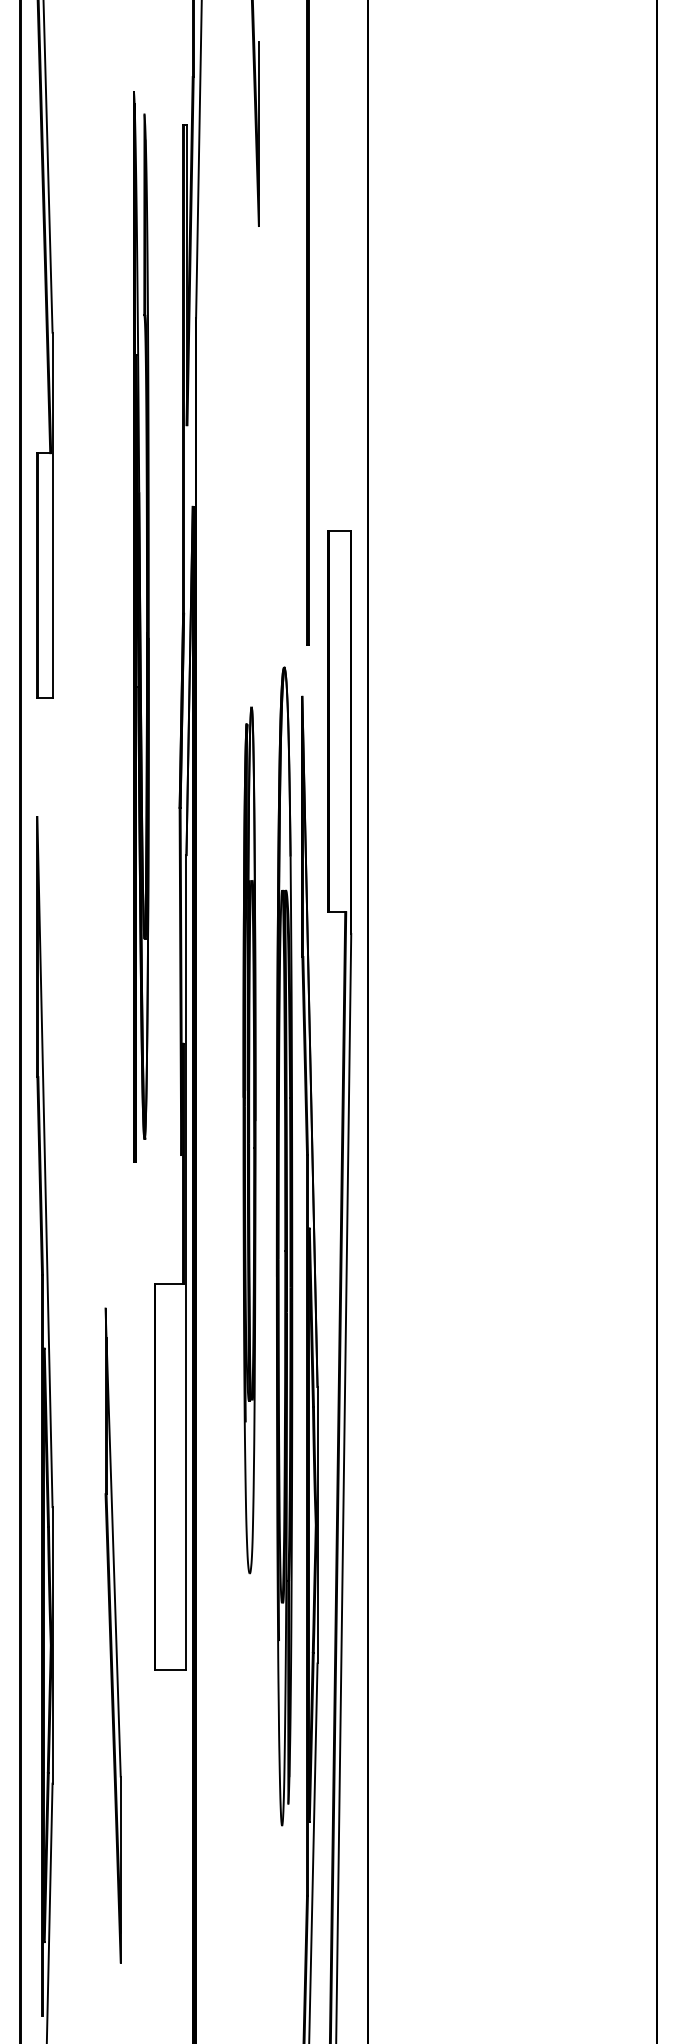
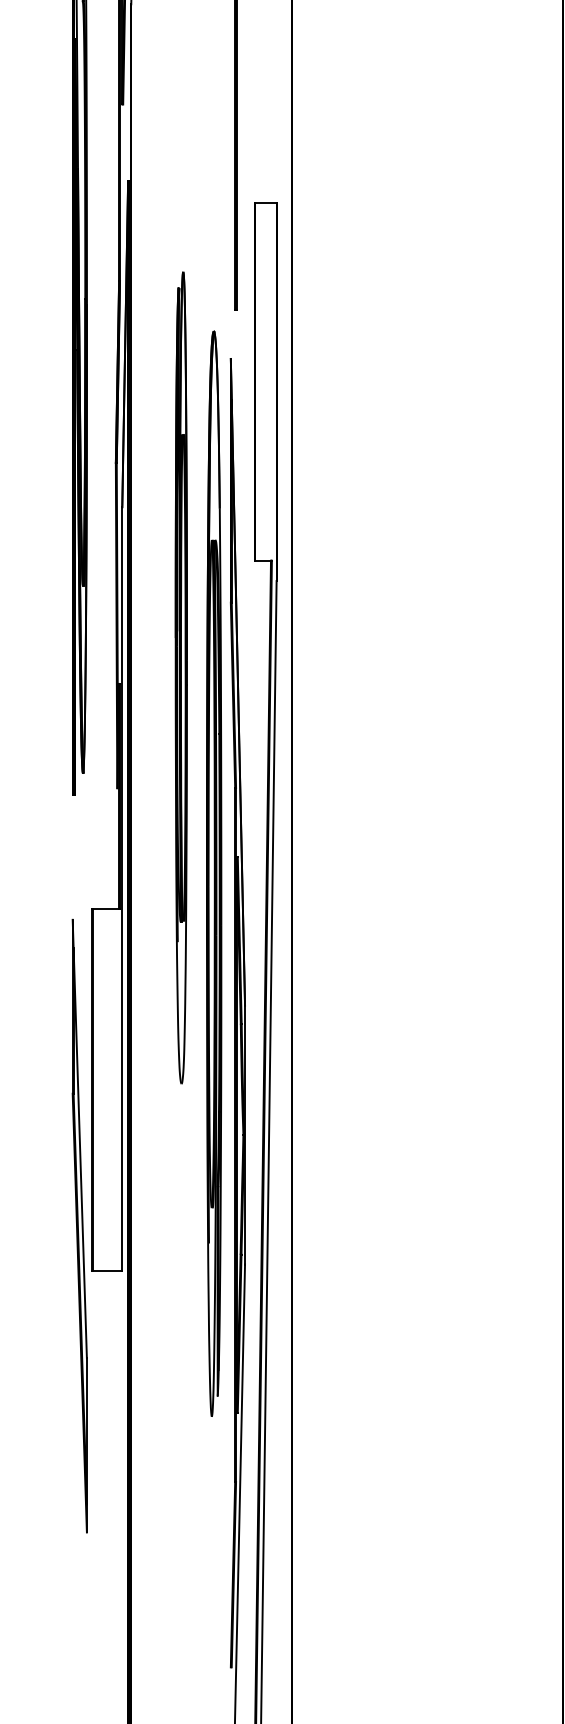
part: (249, 1140) -> (181, 678), moved
part: (112, 1635) -> (79, 1226), moved

